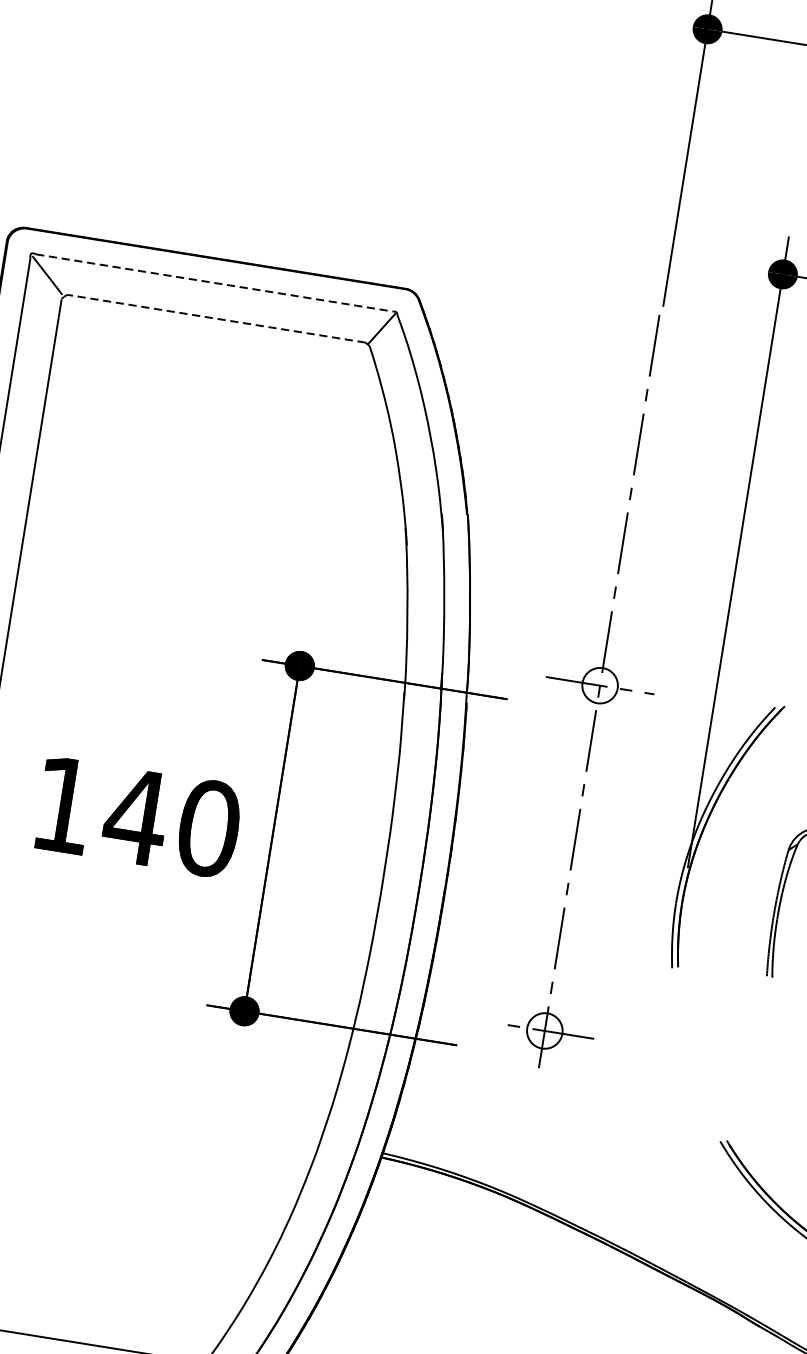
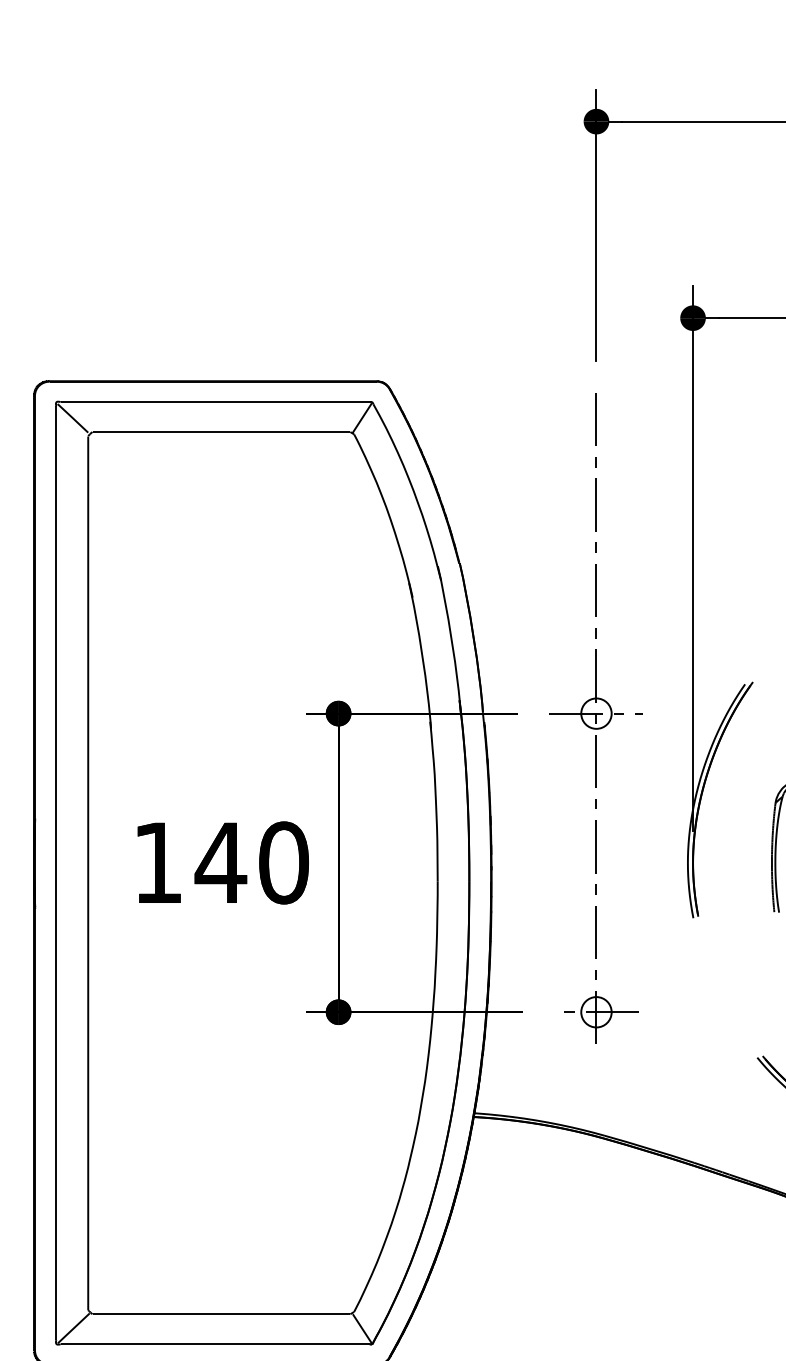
line: (215, 283) -> (215, 402), dashed -> solid
line: (216, 319) -> (221, 432), dashed -> solid
part: (598, 691) -> (595, 718), moved

